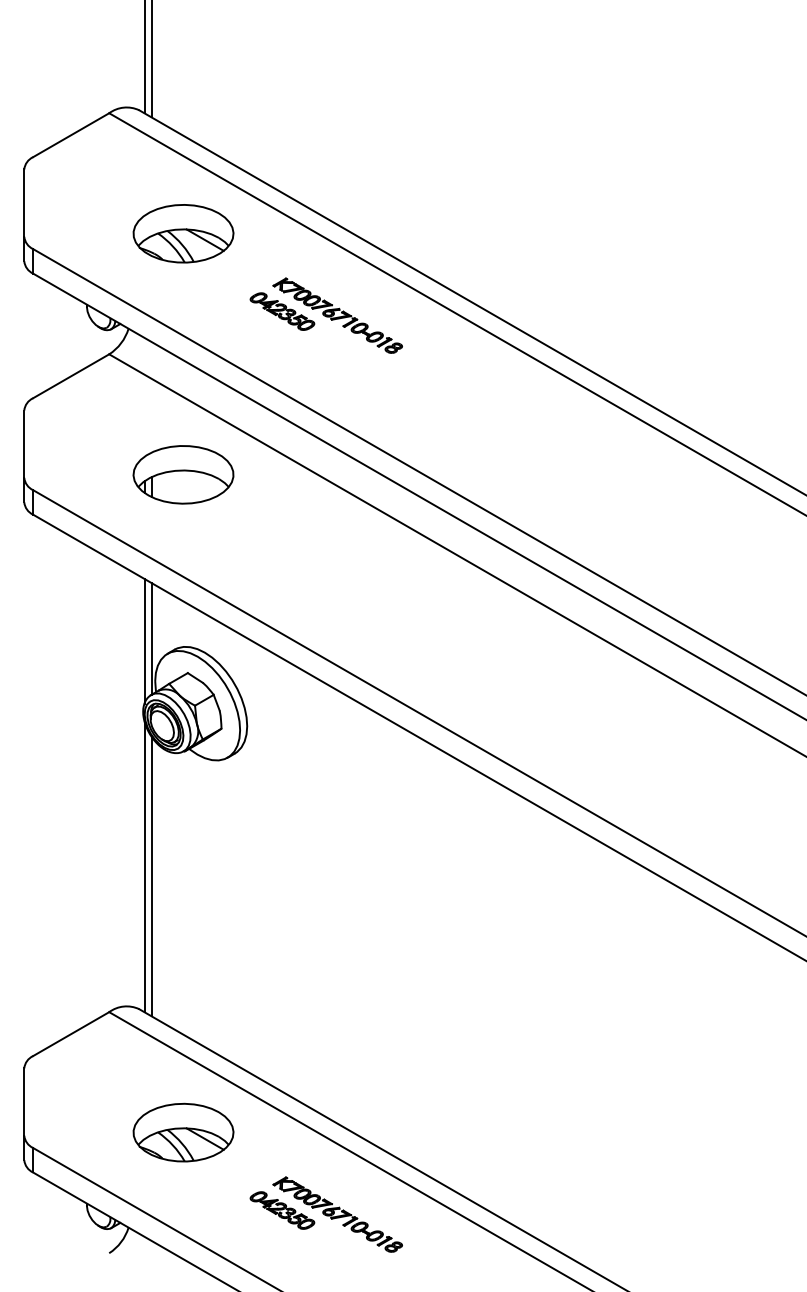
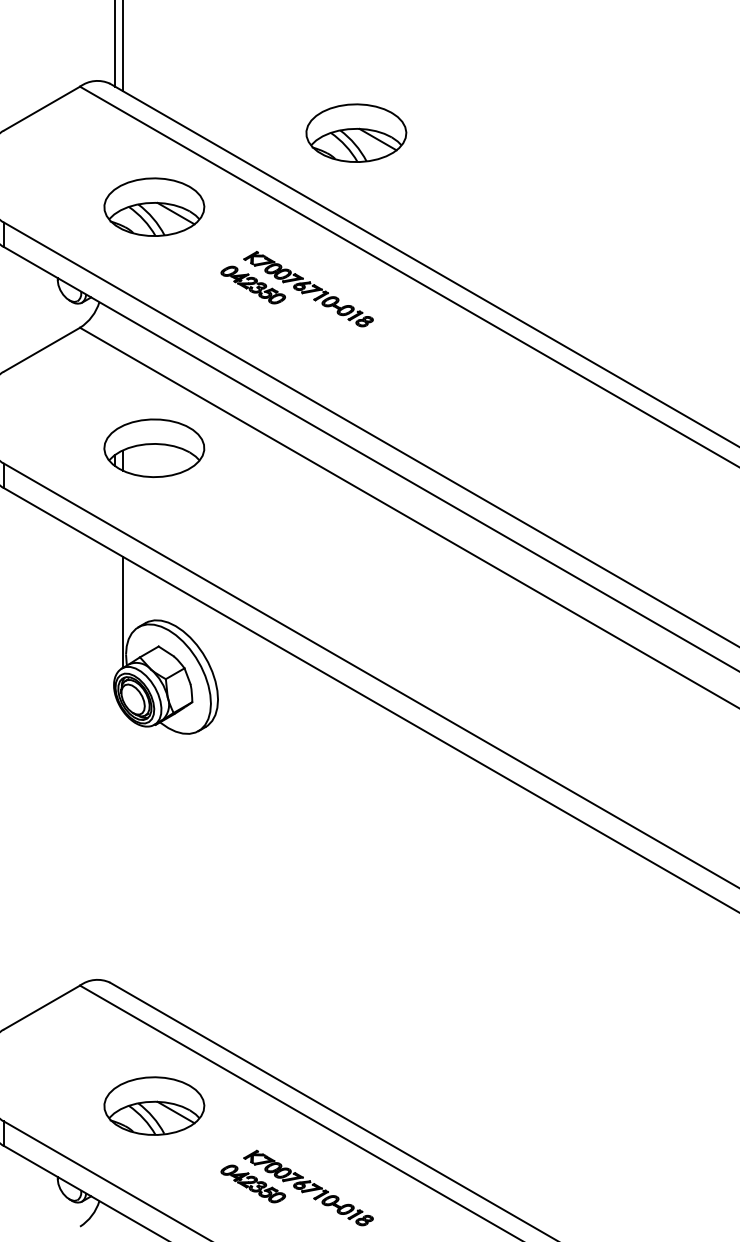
part: (385, 159) -> (356, 132), added
line: (144, 641) -> (115, 614), removed
line: (144, 866) -> (115, 839), removed
line: (151, 876) -> (122, 849), removed

